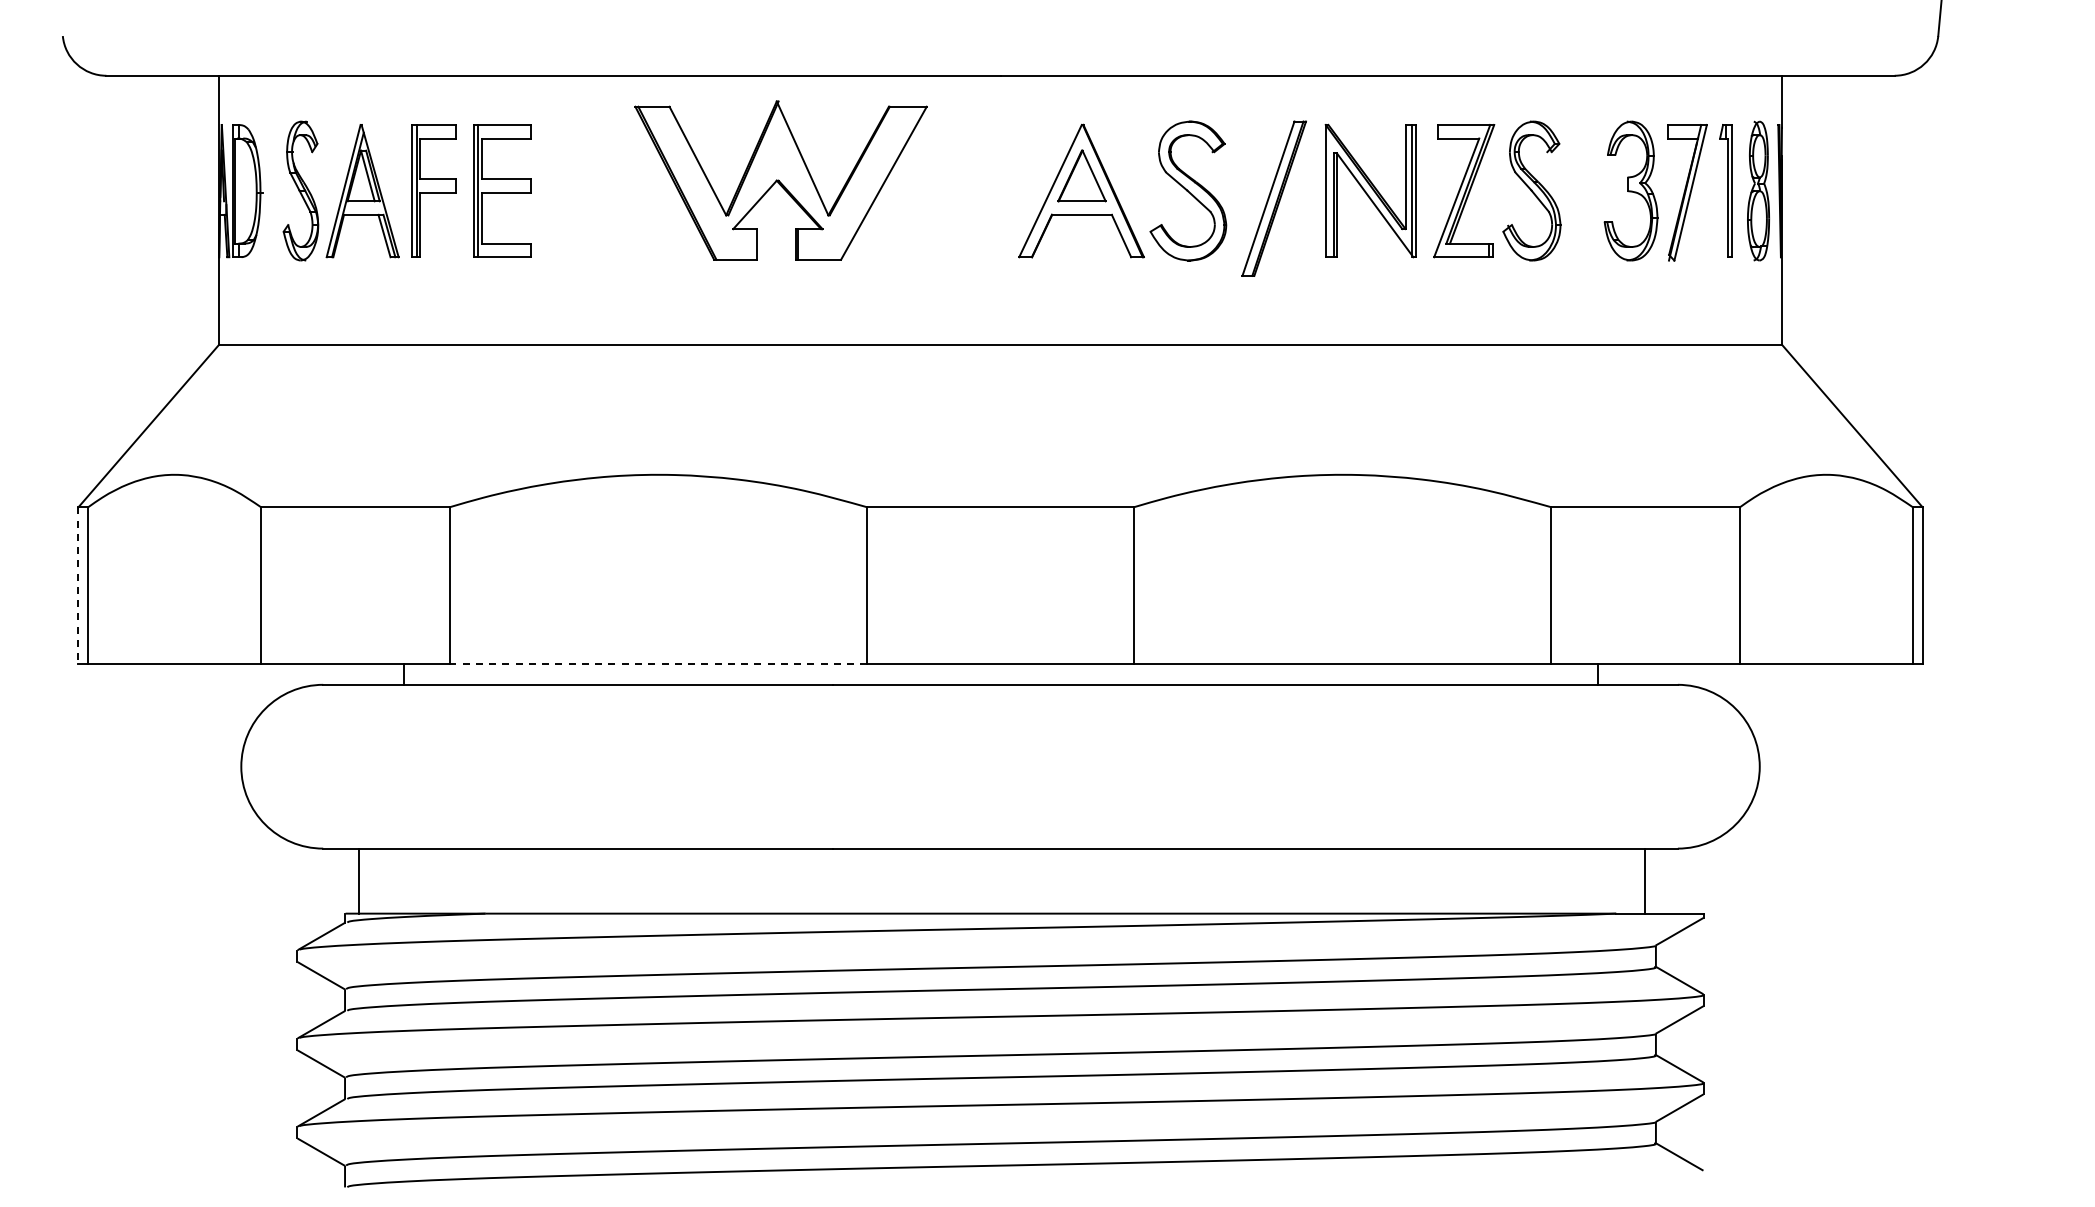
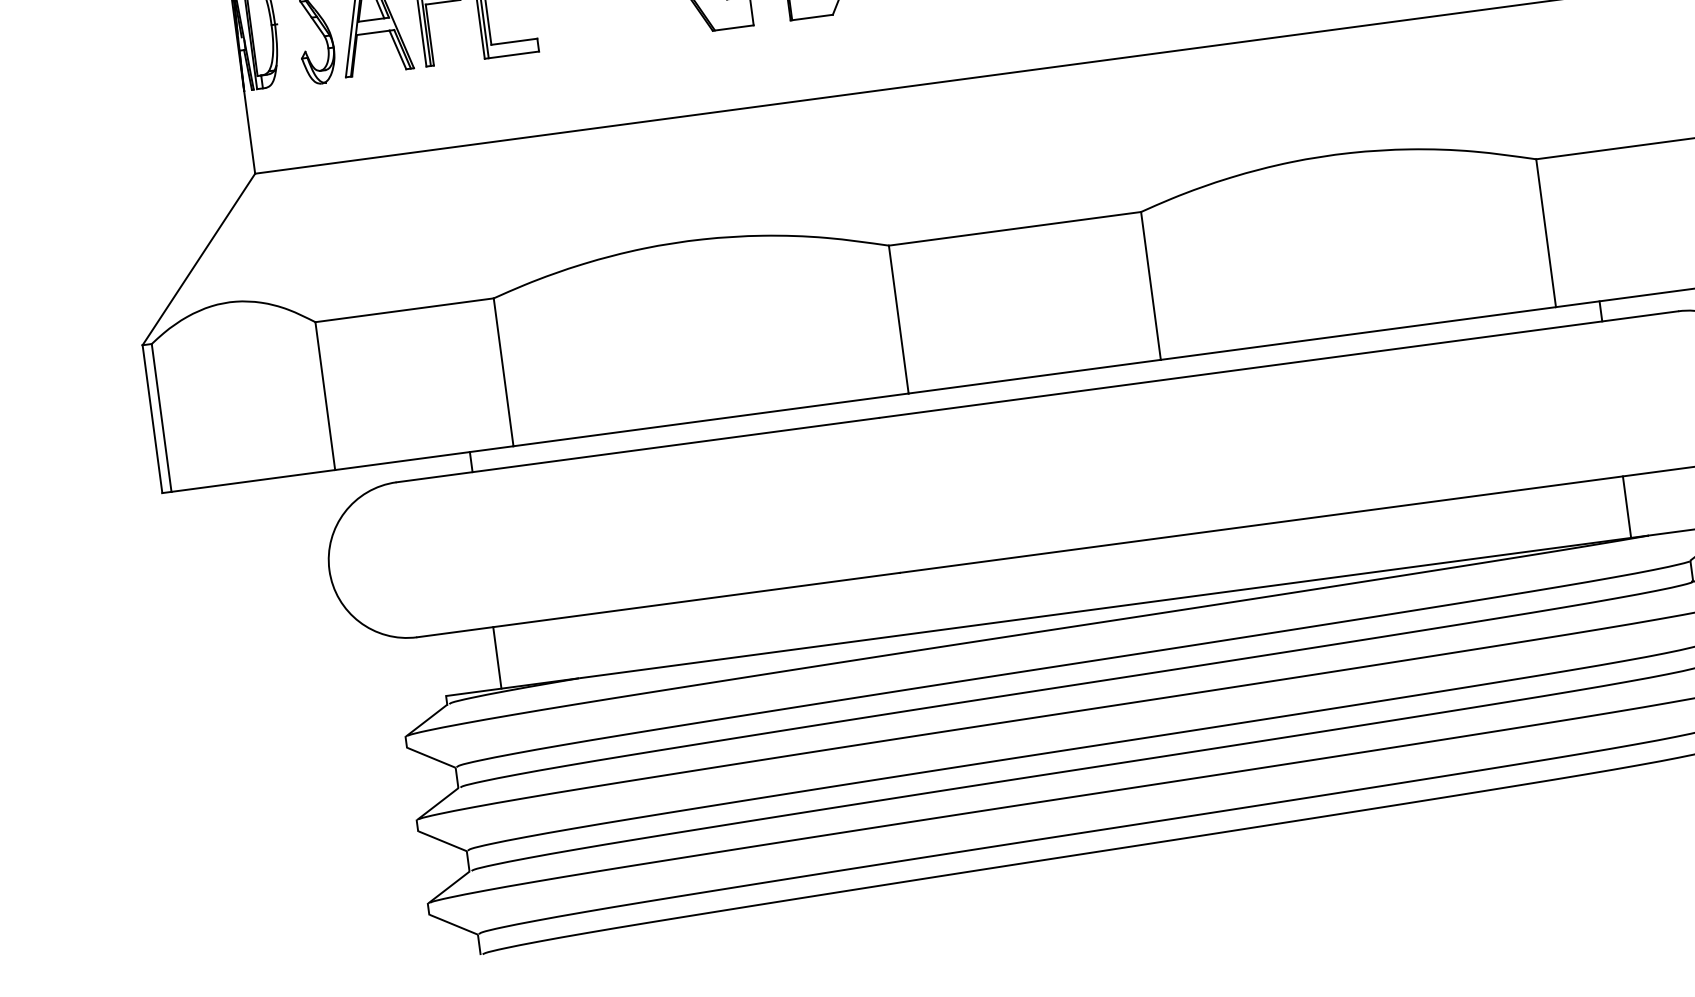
line: (78, 585) -> (152, 419), dashed -> solid
line: (658, 663) -> (711, 419), dashed -> solid
line: (358, 880) -> (497, 657), moved
line: (1644, 880) -> (1626, 506), moved

